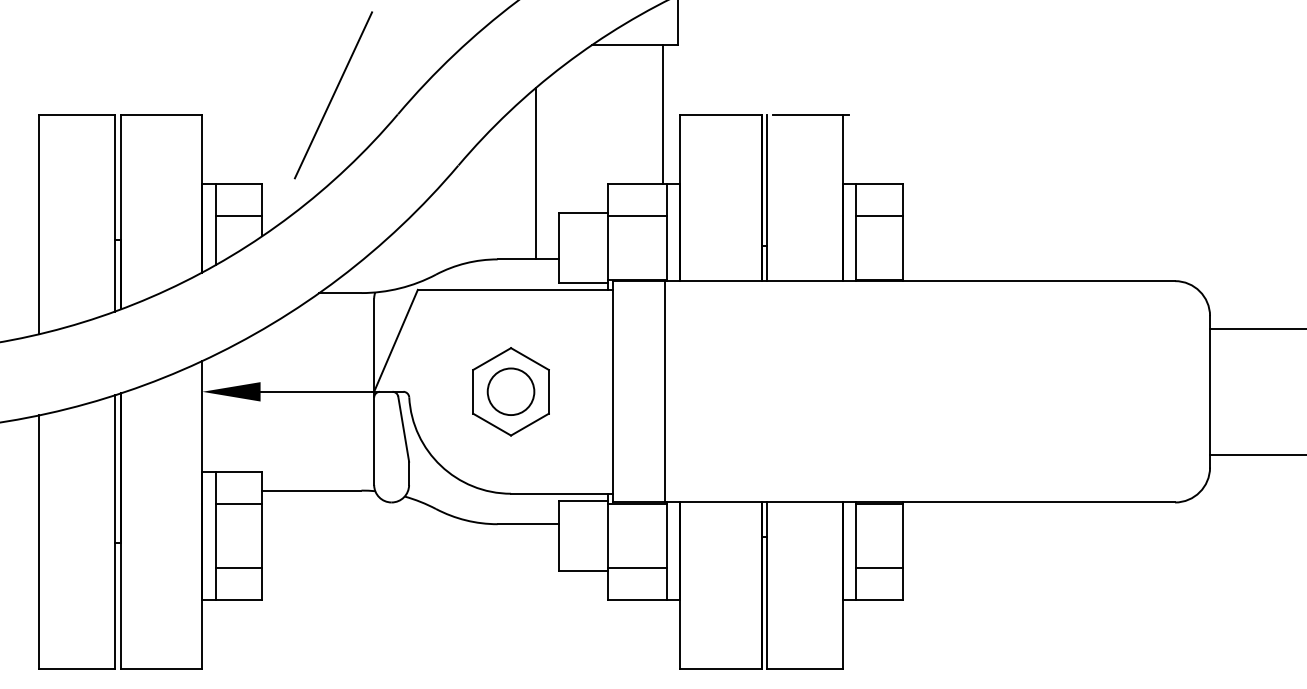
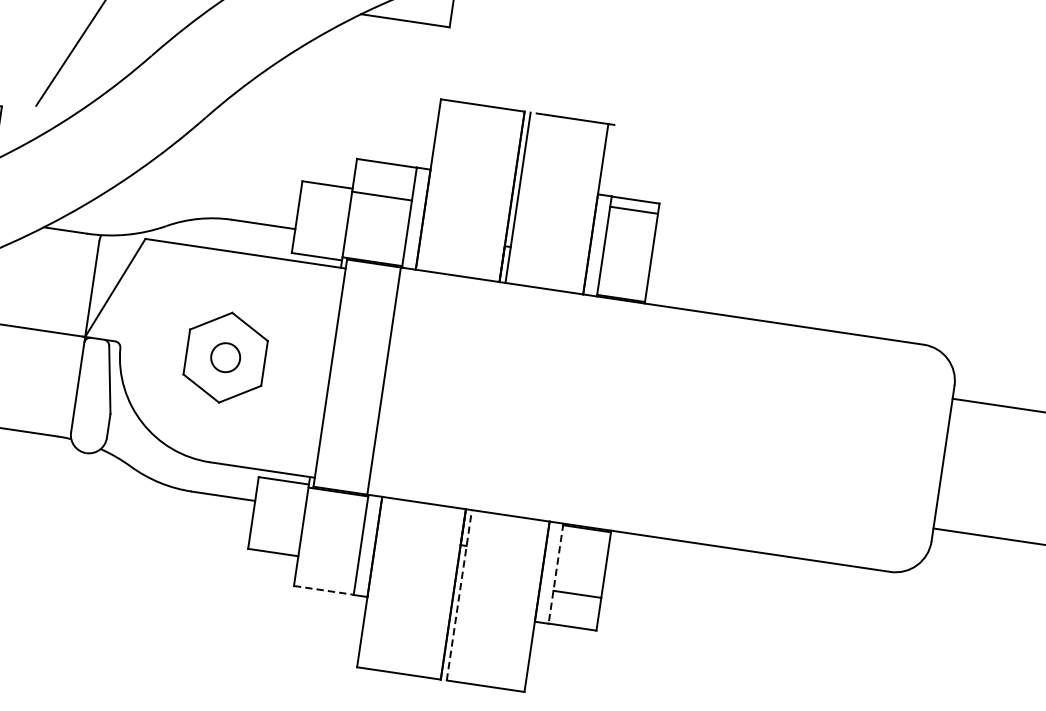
line: (662, 114) -> (423, 96), removed
line: (536, 173) -> (284, 137), removed
line: (879, 215) -> (633, 210), moved
circle: (510, 391) -> (225, 357), size x0.6
line: (856, 551) -> (556, 573), solid -> dashed
line: (637, 567) -> (328, 557), removed
line: (767, 584) -> (459, 594), solid -> dashed
line: (637, 599) -> (323, 590), solid -> dashed

